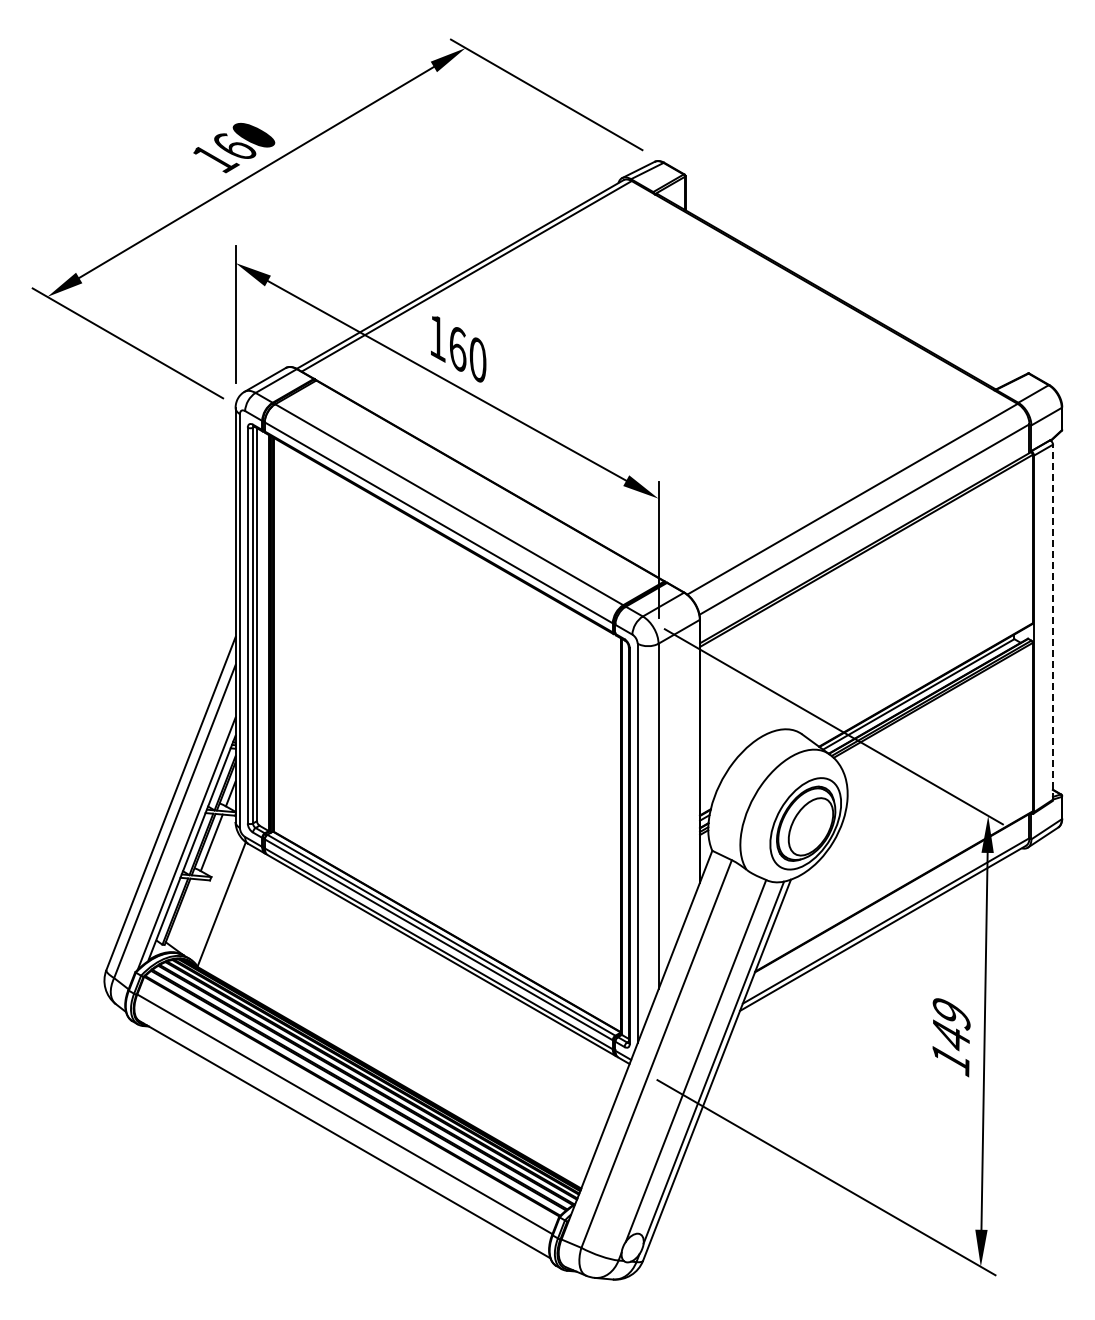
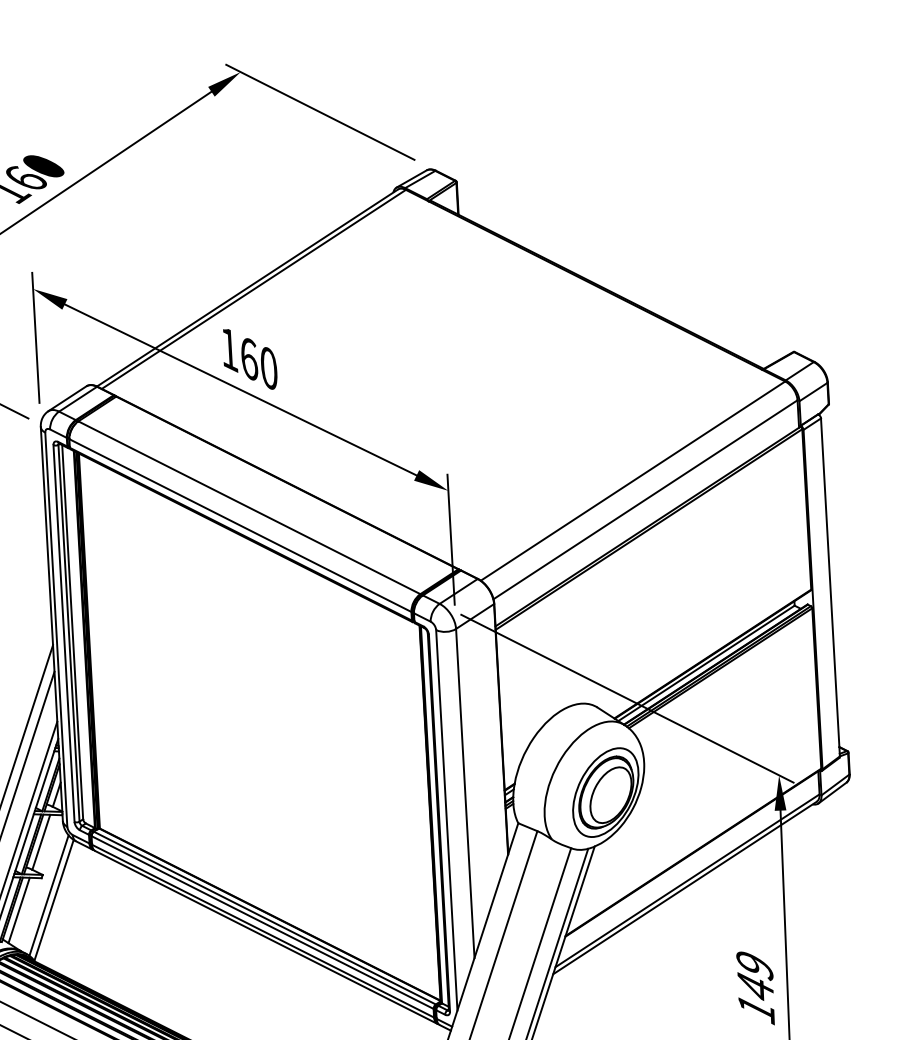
line: (1052, 621) -> (829, 586), dashed -> solid
line: (216, 899) -> (48, 896), added
line: (184, 912) -> (19, 910), added

